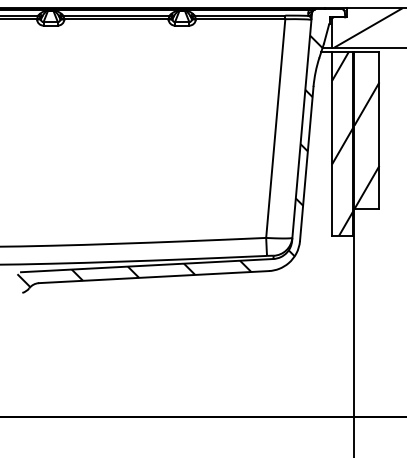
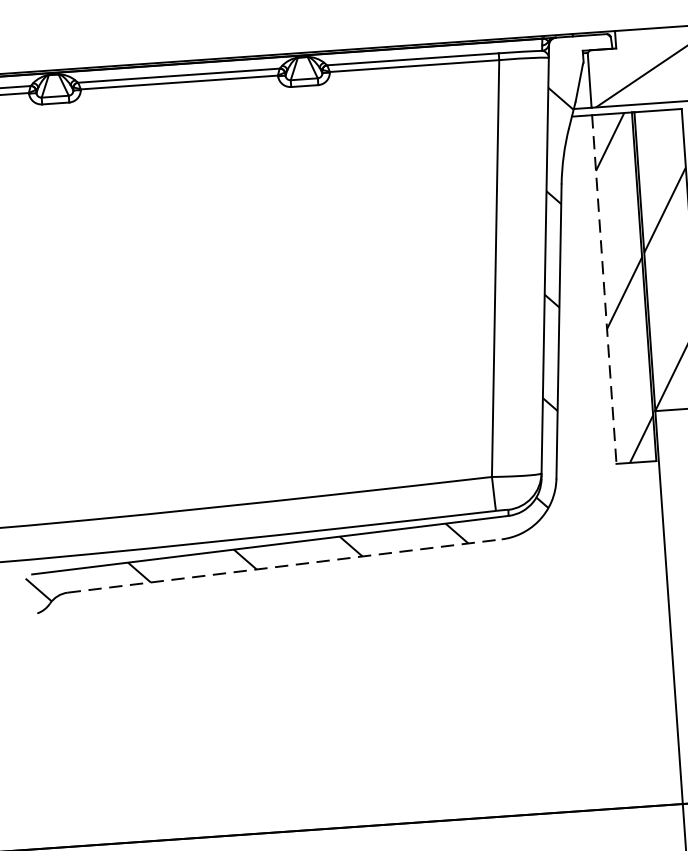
line: (332, 144) -> (605, 291), solid -> dashed
line: (154, 277) -> (285, 566), solid -> dashed

